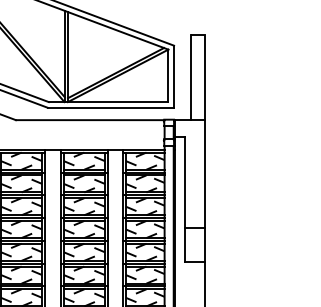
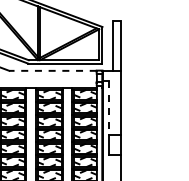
line: (90, 119) -> (53, 70), solid -> dashed
line: (185, 182) -> (109, 107), solid -> dashed

